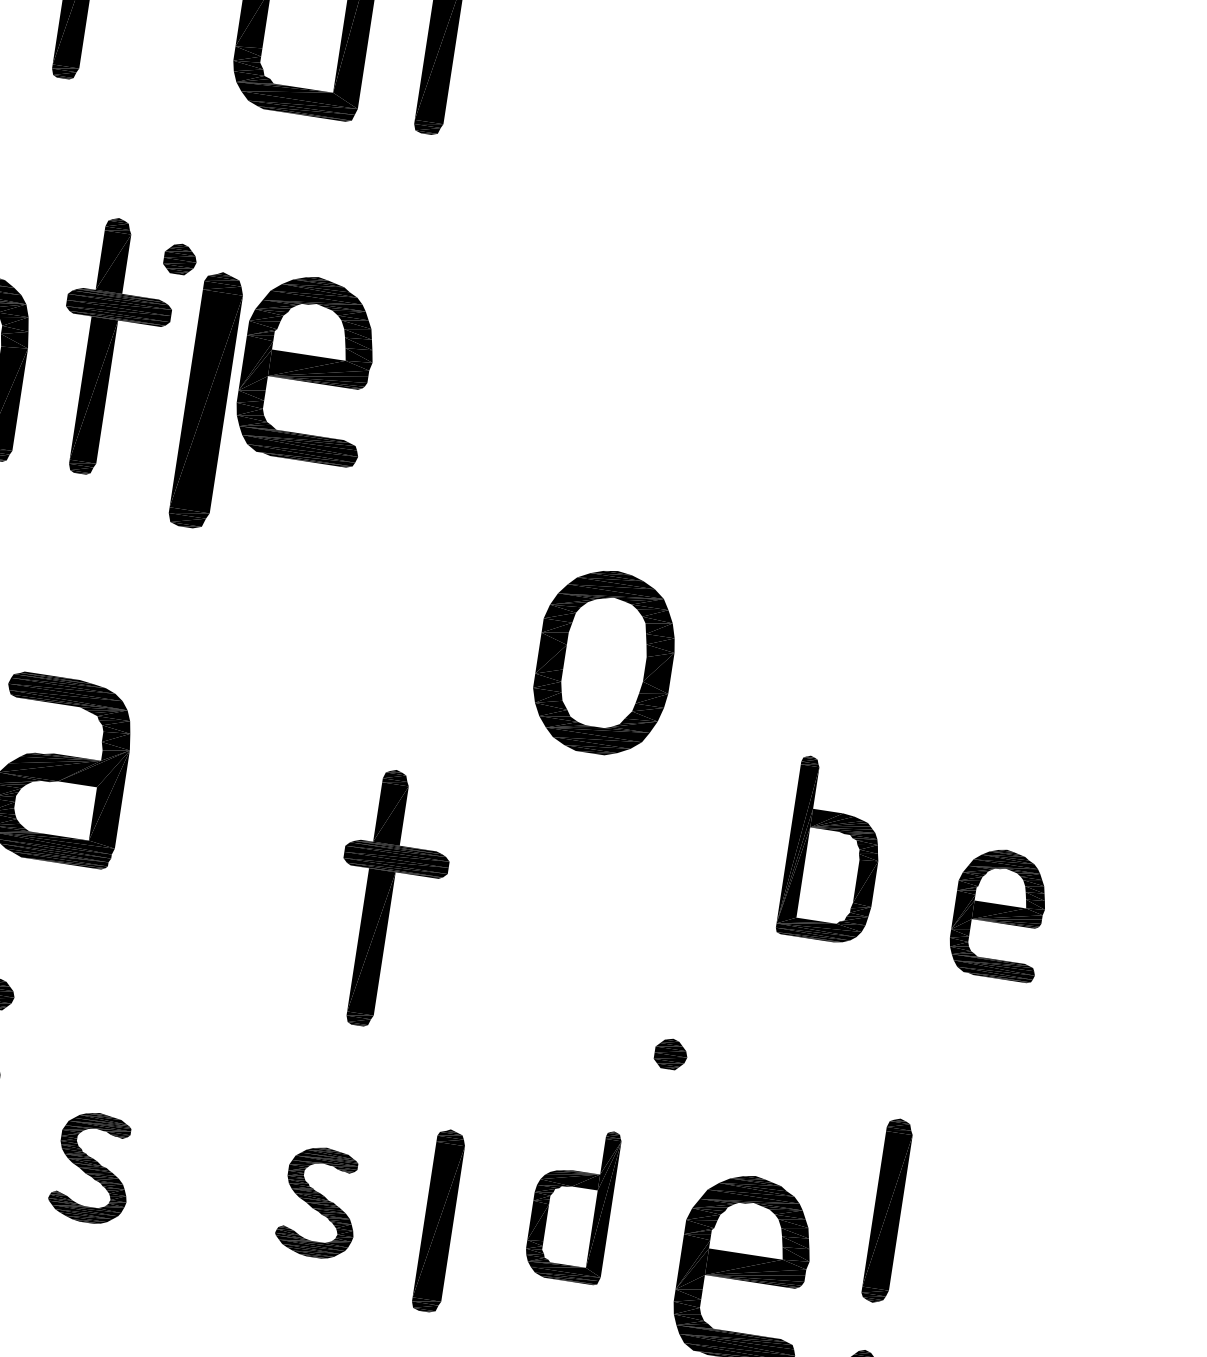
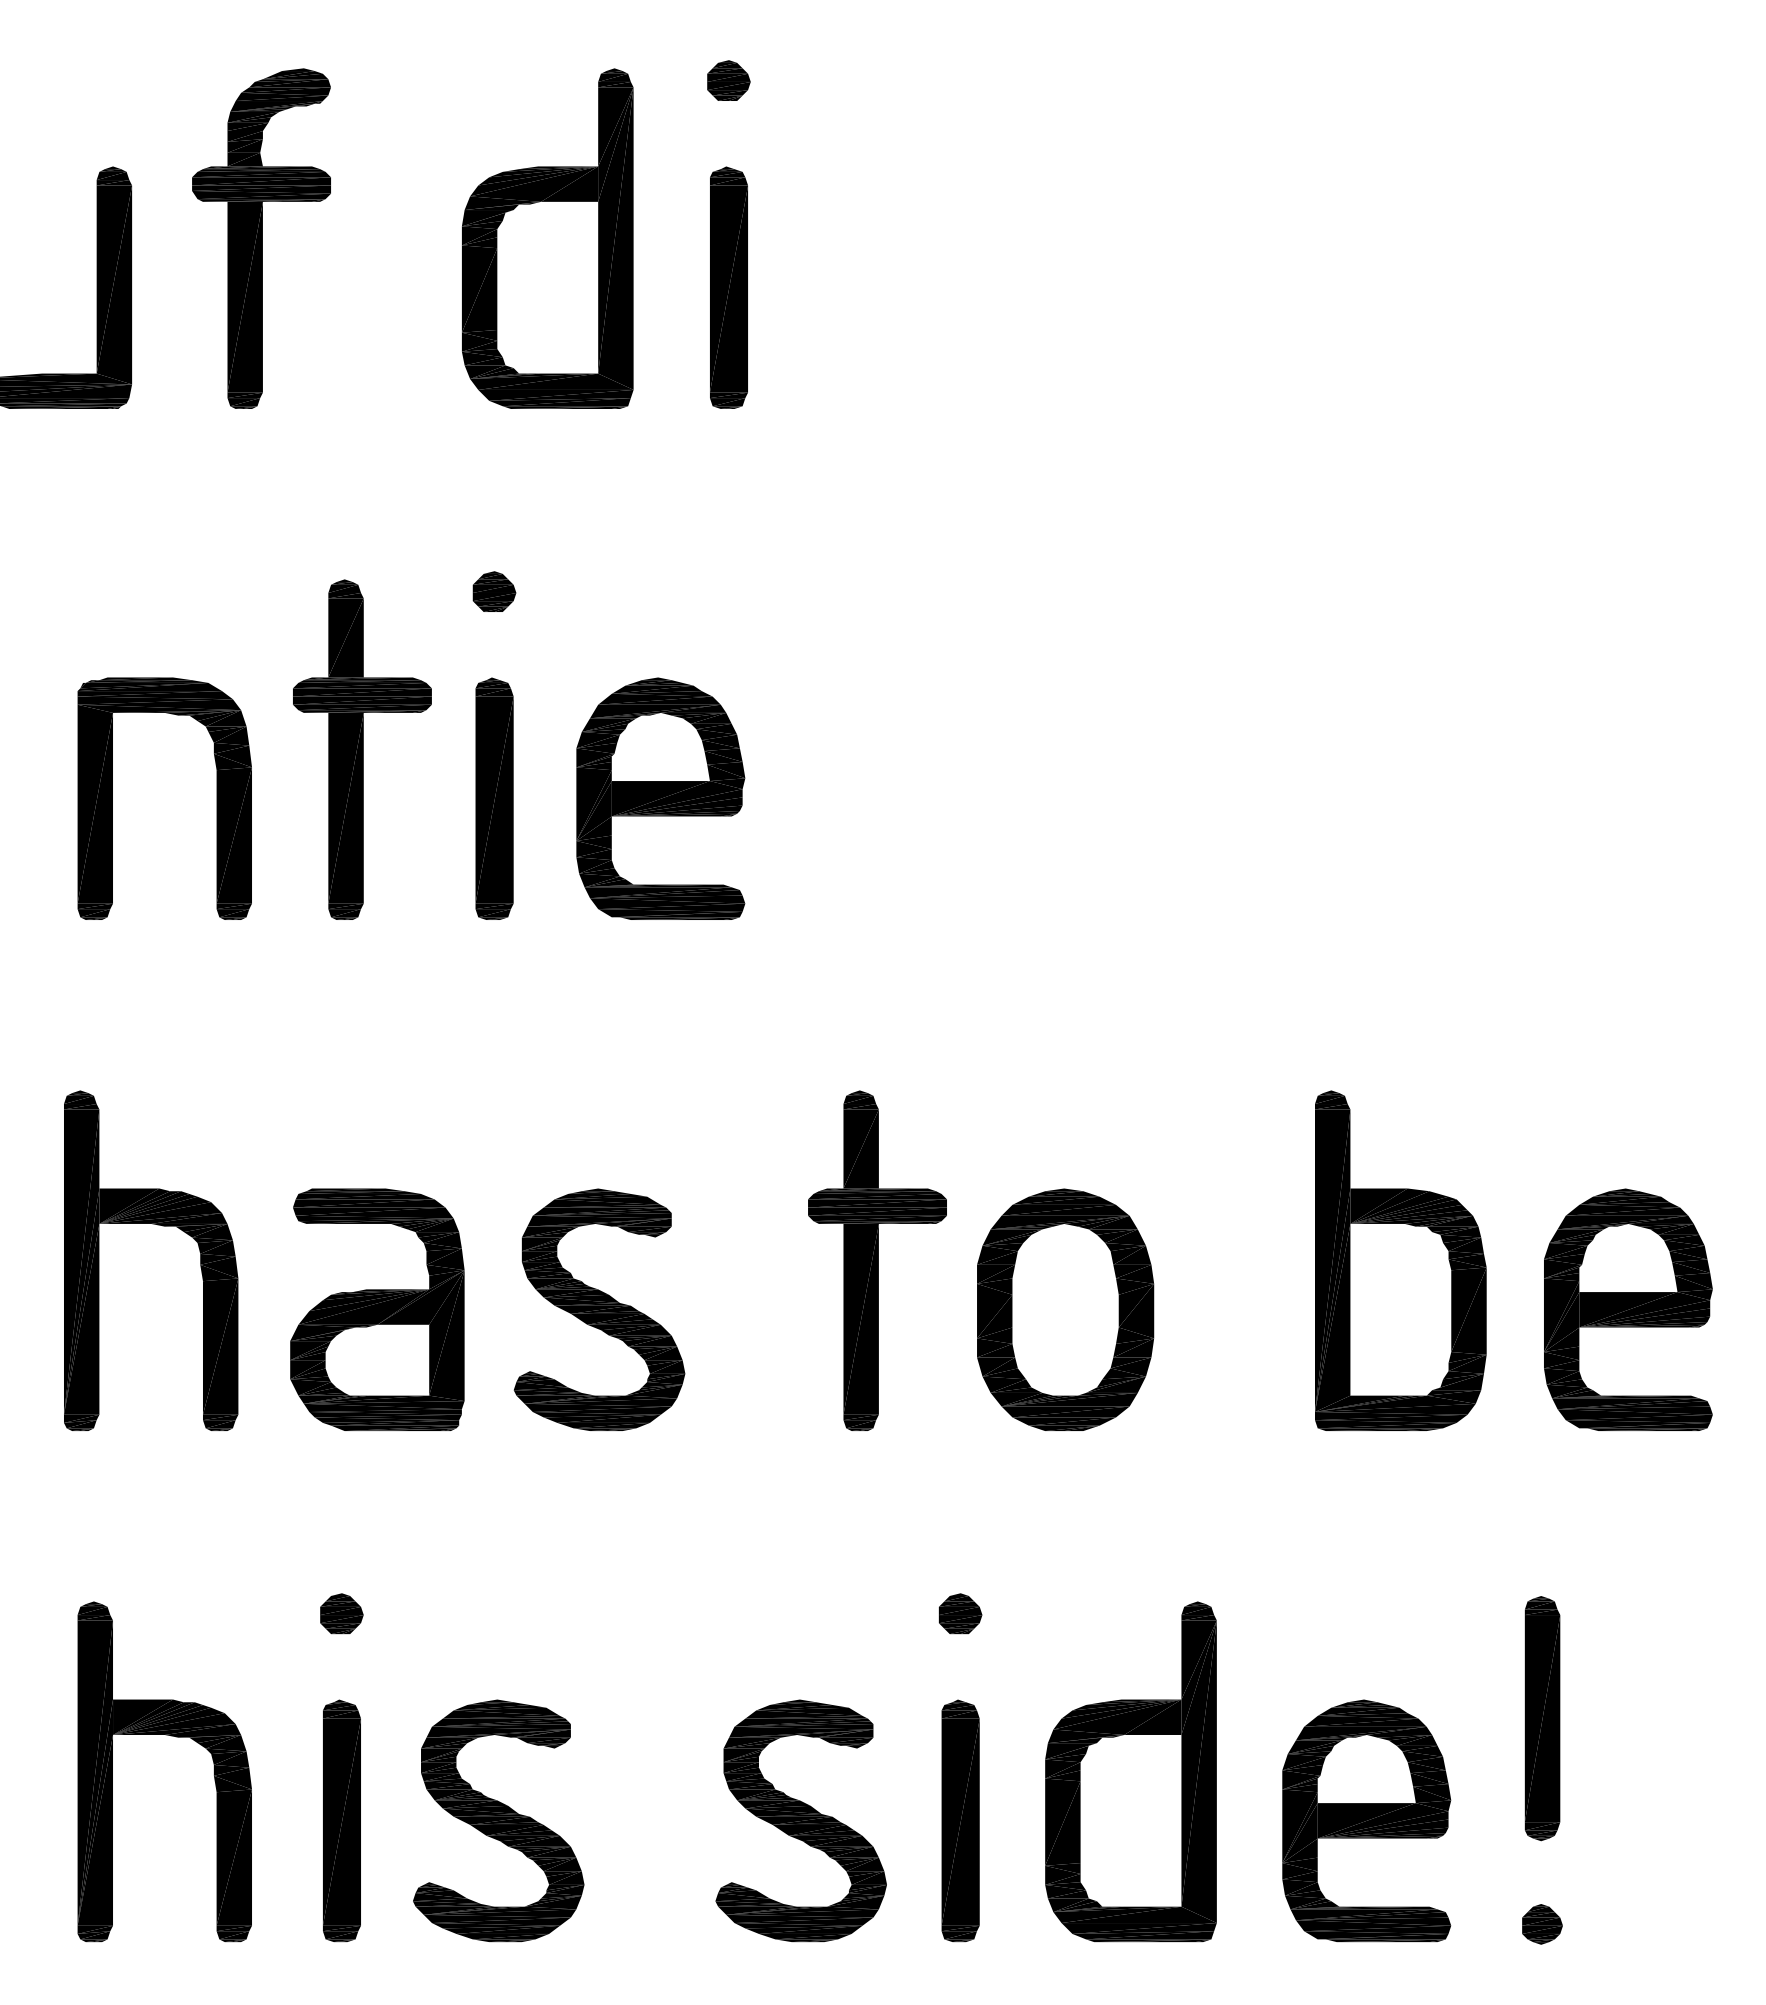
part: (180, 259) -> (494, 591), moved
part: (306, 368) -> (660, 798), moved
part: (206, 399) -> (494, 798), size x0.71
part: (605, 662) -> (1065, 1309), moved
part: (226, 795) -> (599, 1309), added
part: (833, 850) -> (1400, 1260), size x1.43
part: (390, 899) -> (877, 1260), moved
part: (999, 913) -> (1628, 1309), size x1.43
part: (671, 1053) -> (960, 1613), moved
part: (92, 1167) -> (498, 1820), size x1.67
part: (318, 1202) -> (800, 1820), size x1.67
part: (572, 1203) -> (1130, 1771), size x1.67

